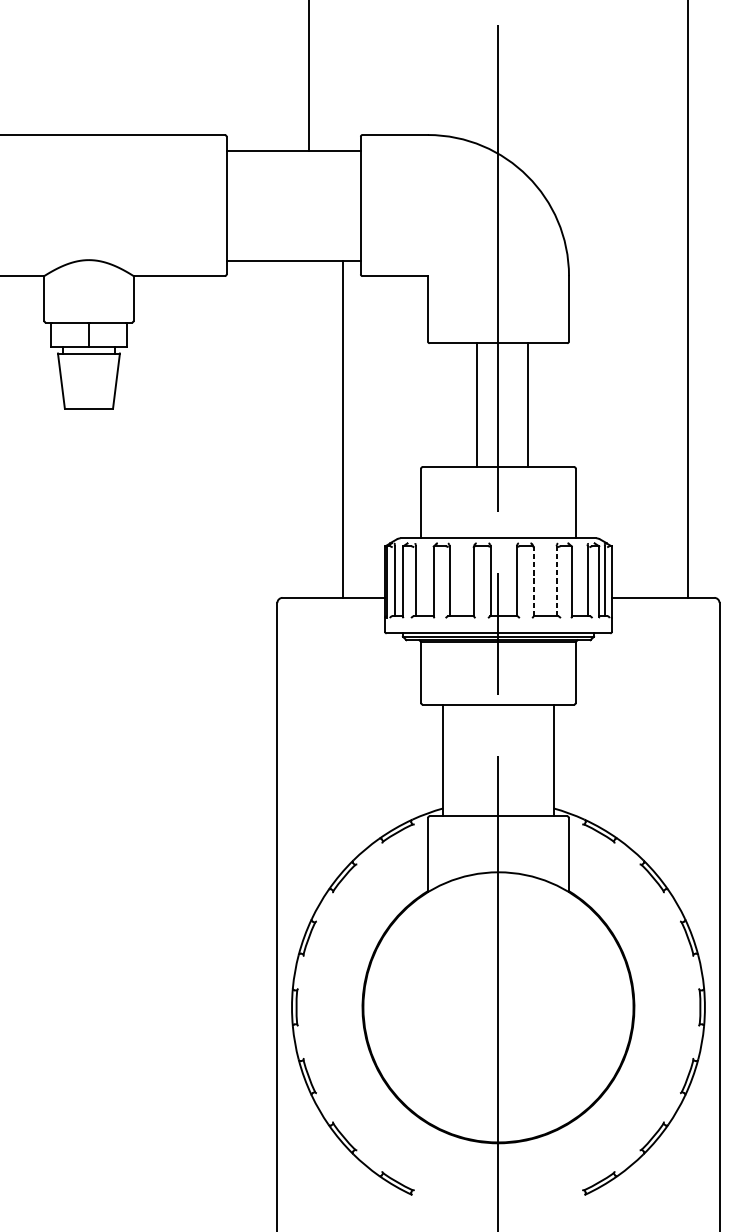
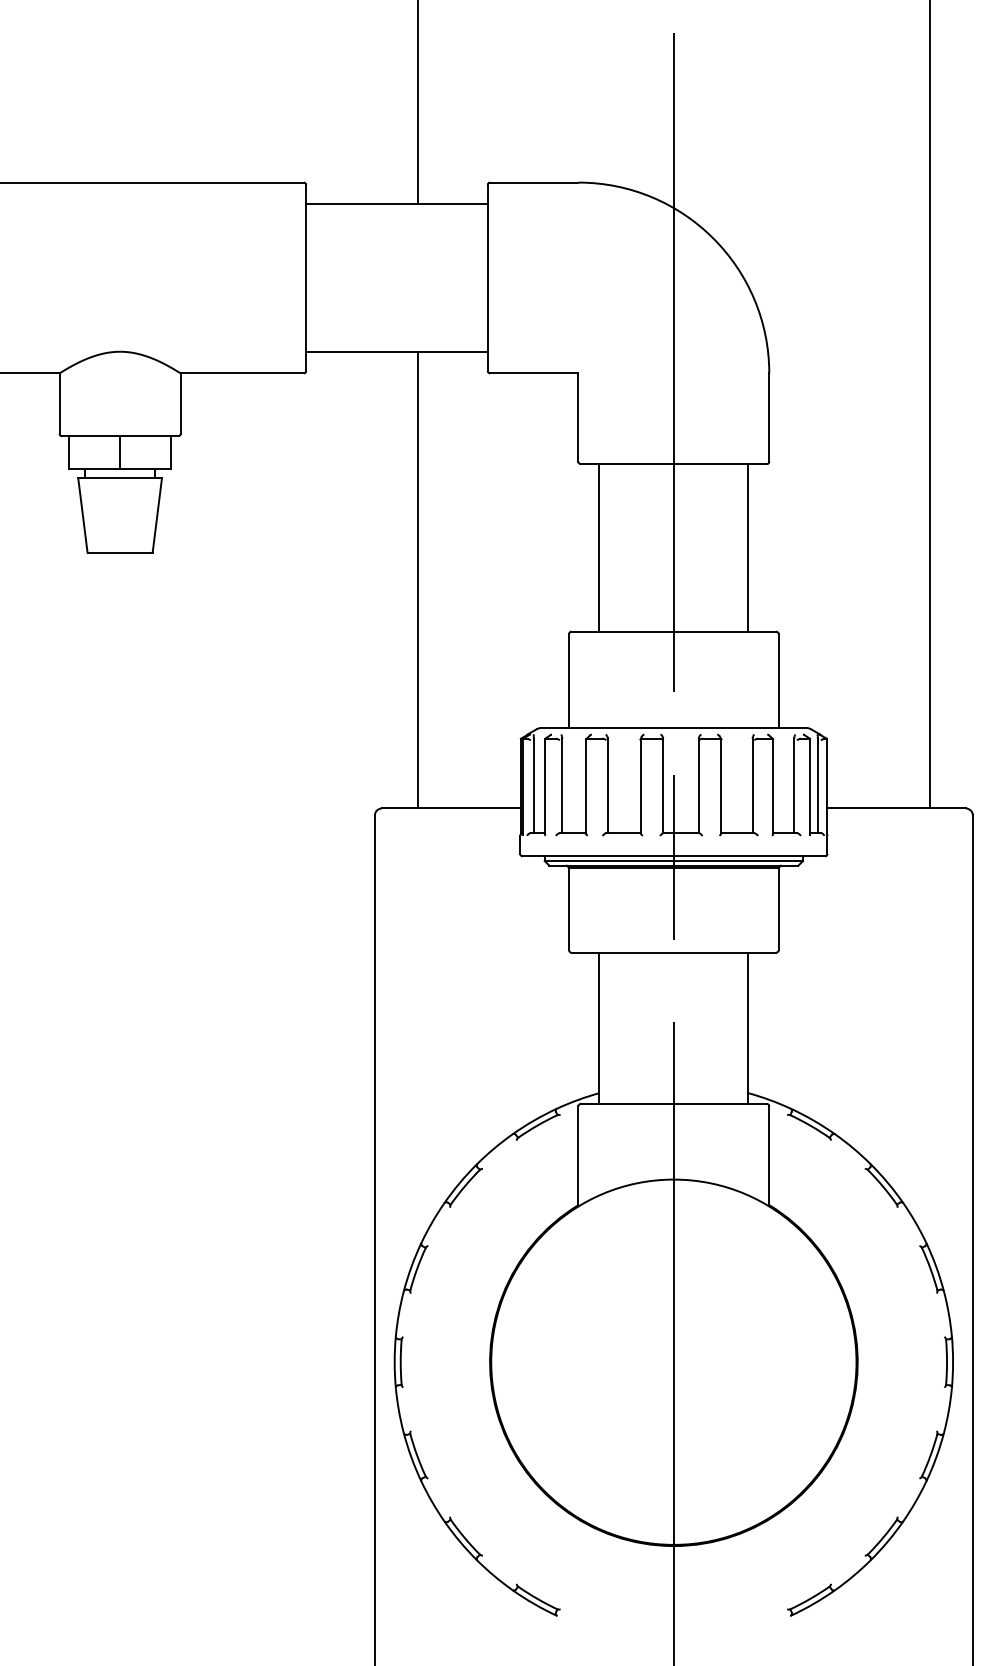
line: (477, 404) -> (599, 547), moved
line: (528, 404) -> (748, 547), moved
line: (342, 429) -> (417, 580), moved
line: (556, 580) -> (752, 785), dashed -> solid
line: (533, 581) -> (721, 786), dashed -> solid

